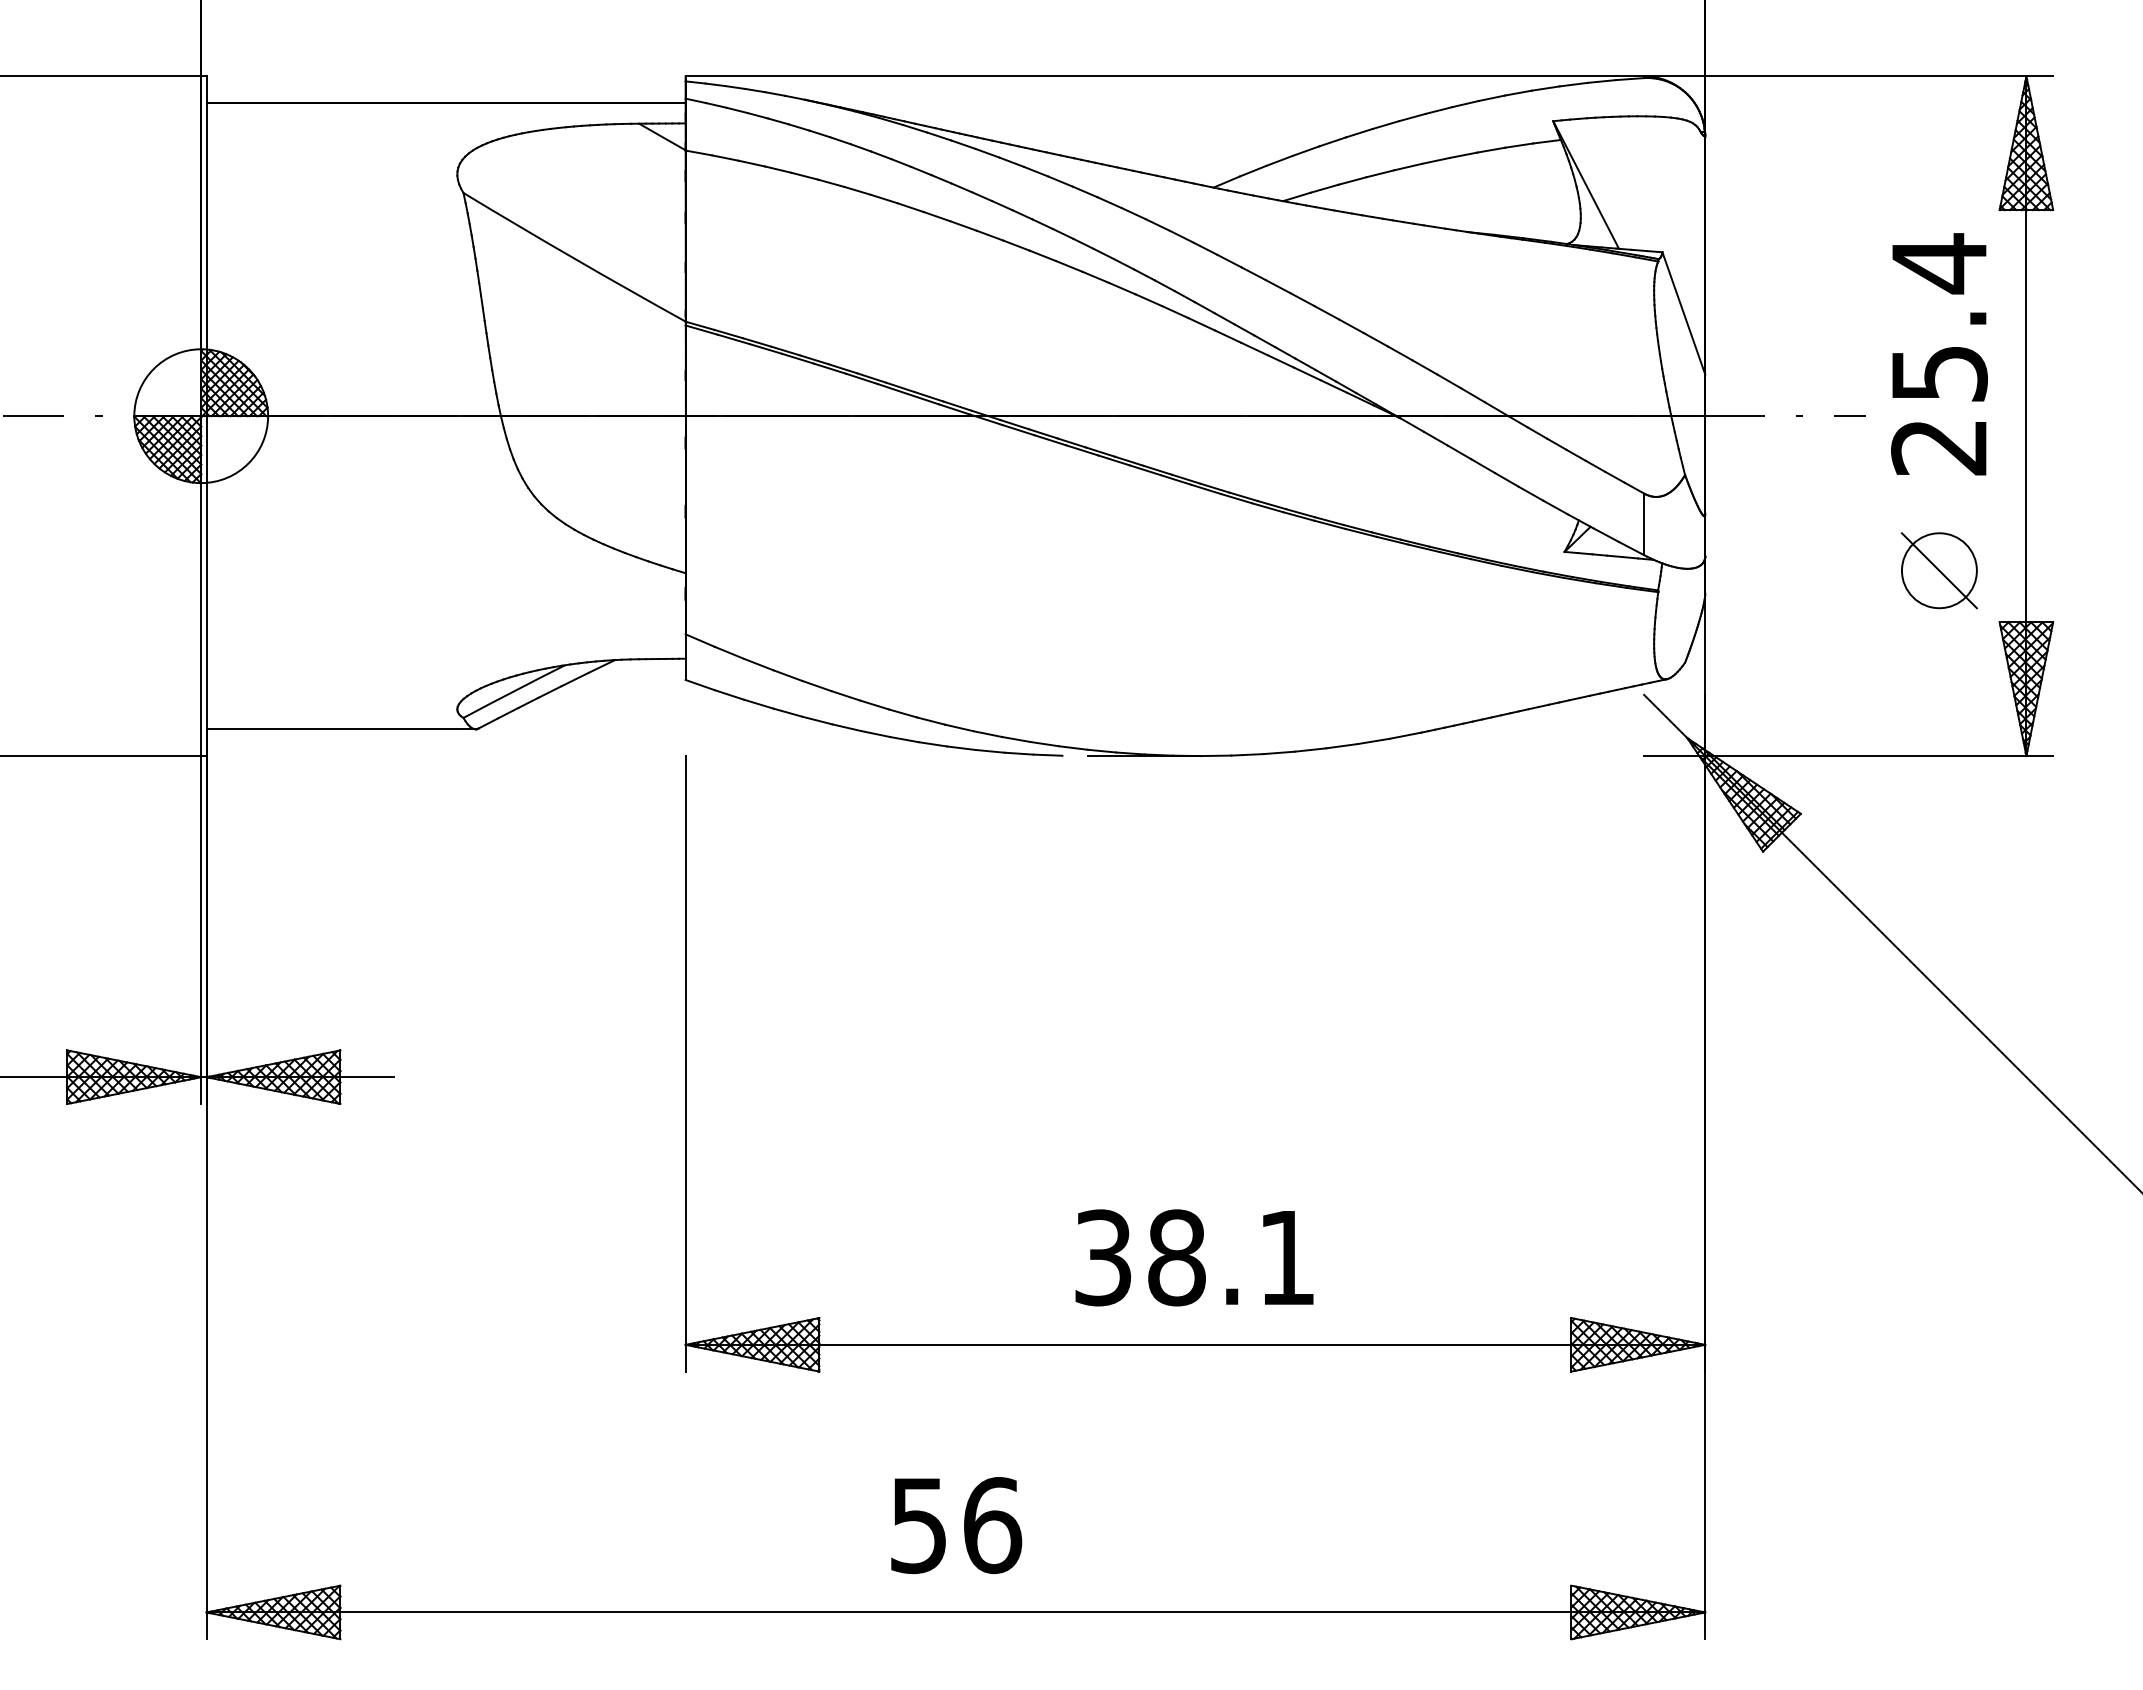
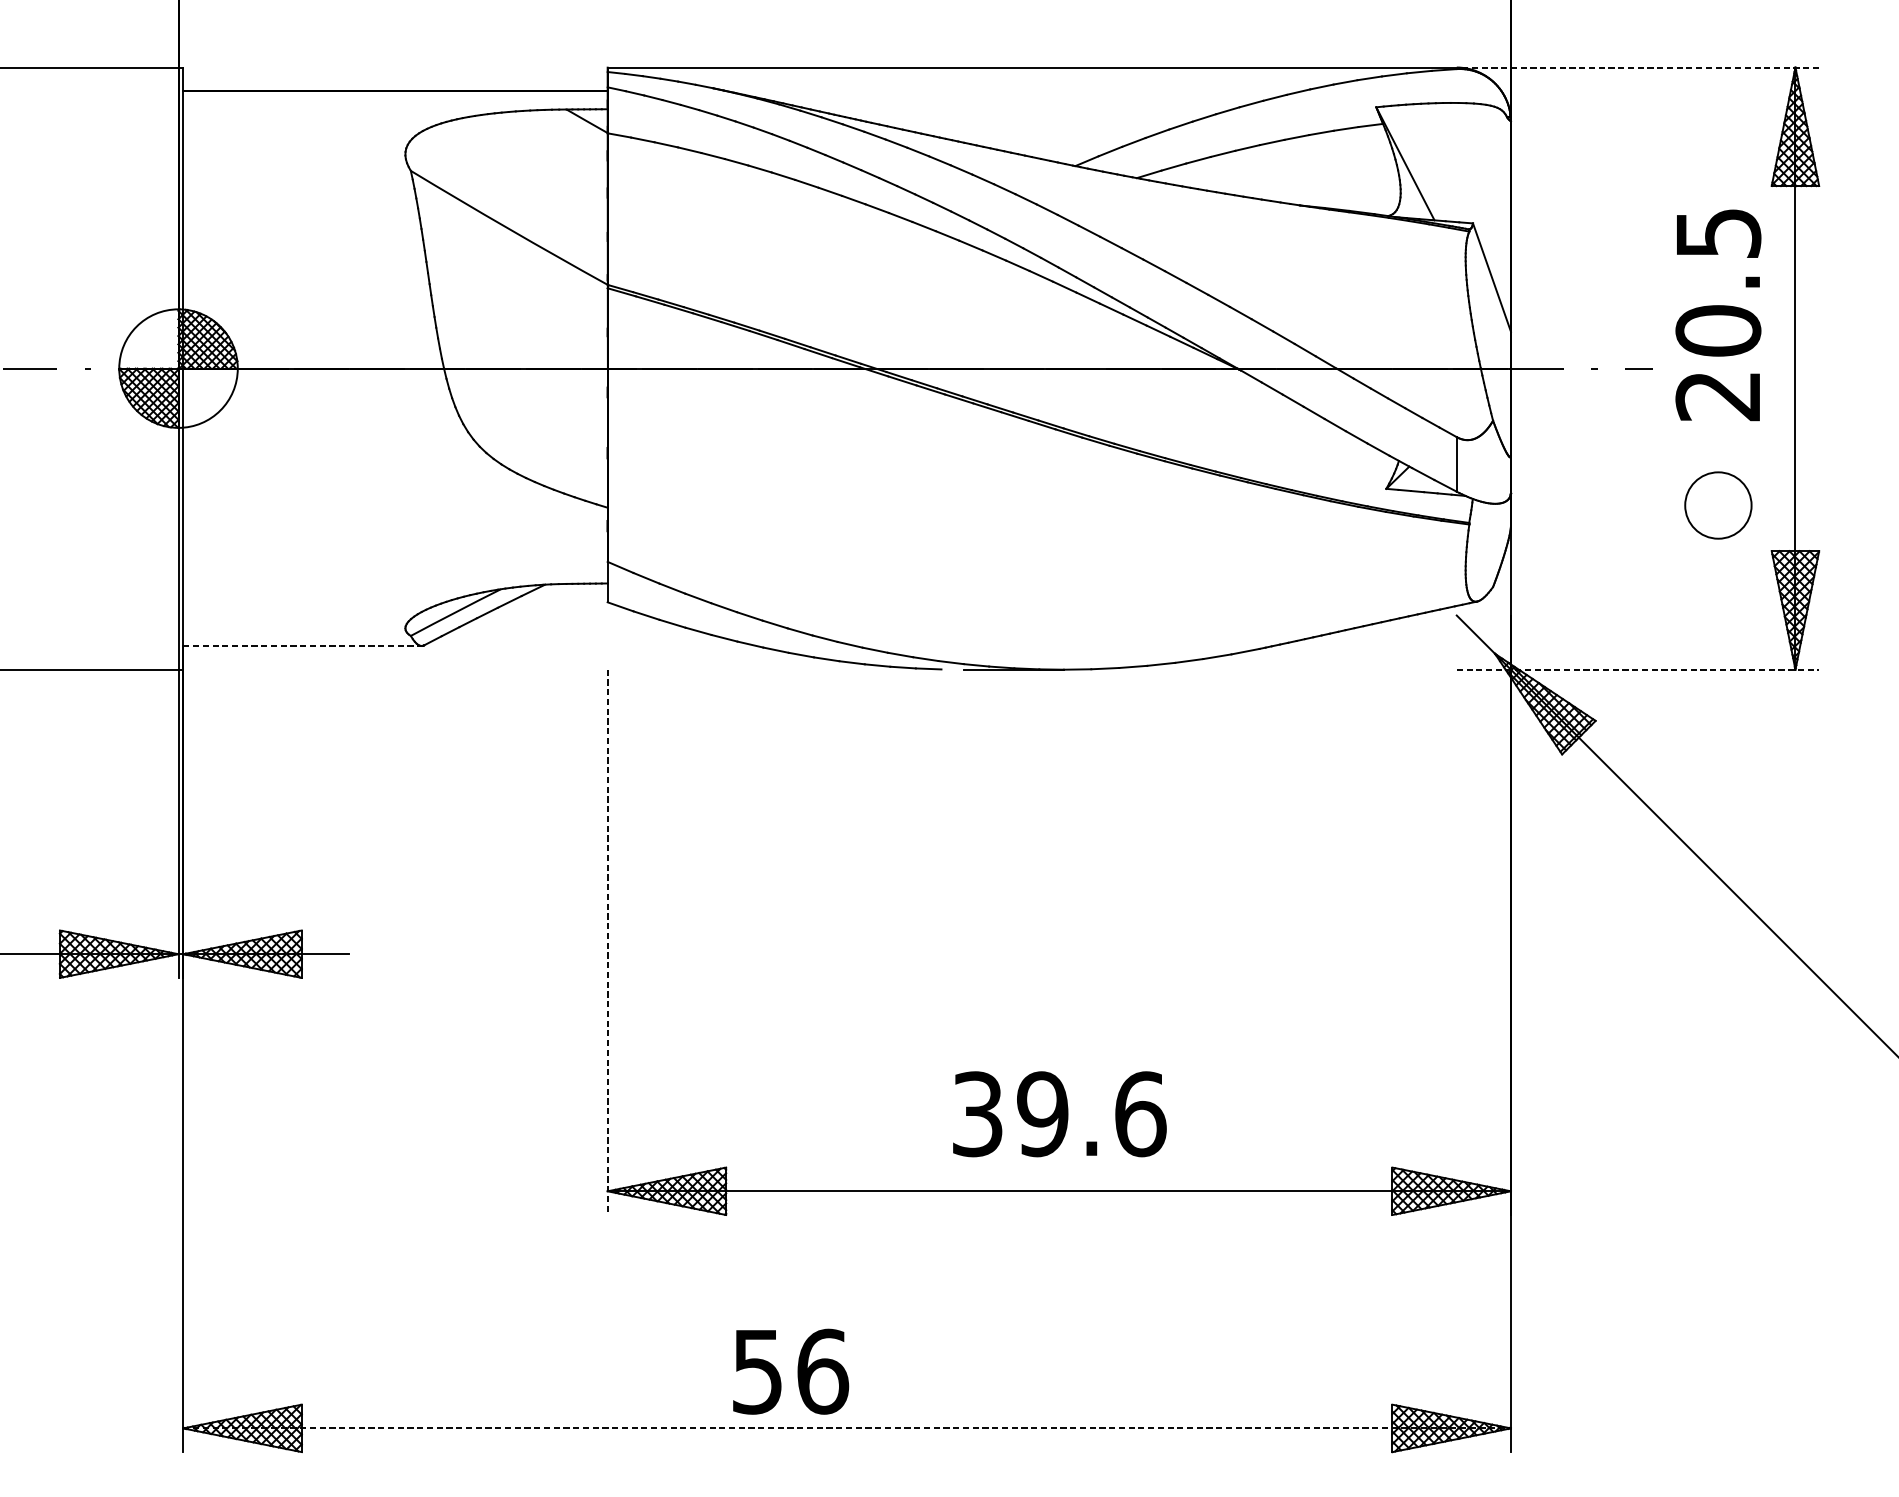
line: (1848, 76) -> (1637, 67), solid -> dashed
text: (1939, 317) -> (1718, 281), 25.4 -> 20.5
line: (1938, 570) -> (1717, 505), removed
line: (341, 729) -> (302, 646), solid -> dashed
line: (1848, 756) -> (1637, 670), solid -> dashed
line: (685, 1063) -> (607, 942), solid -> dashed
text: (1231, 1257) -> (1091, 1113), 38.1 -> 39.6
text: (956, 1525) -> (790, 1371), moved
line: (956, 1612) -> (847, 1428), solid -> dashed

